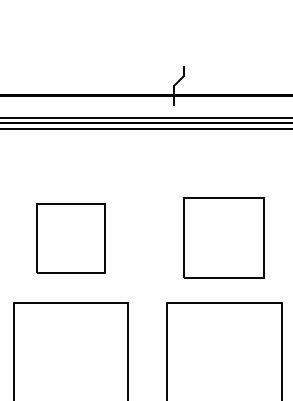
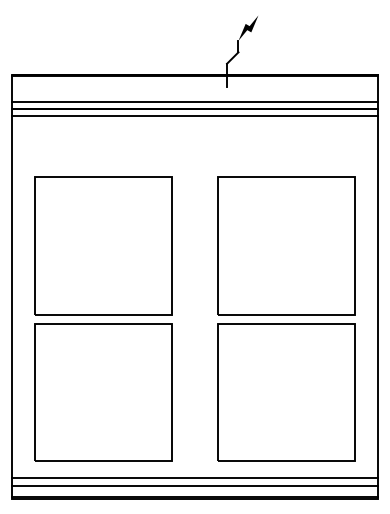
fill: (192, 55) -> (248, 27), added
part: (71, 237) -> (103, 245), size x1.67
part: (224, 237) -> (286, 245), size x1.43

